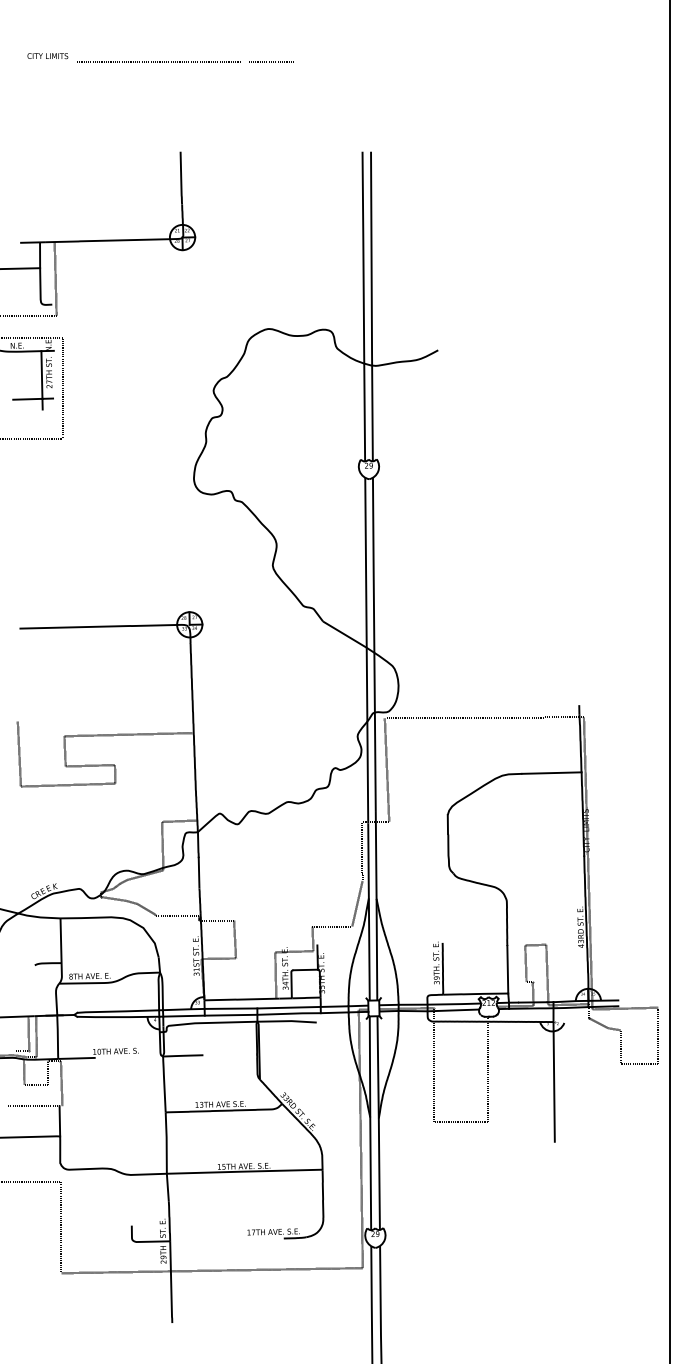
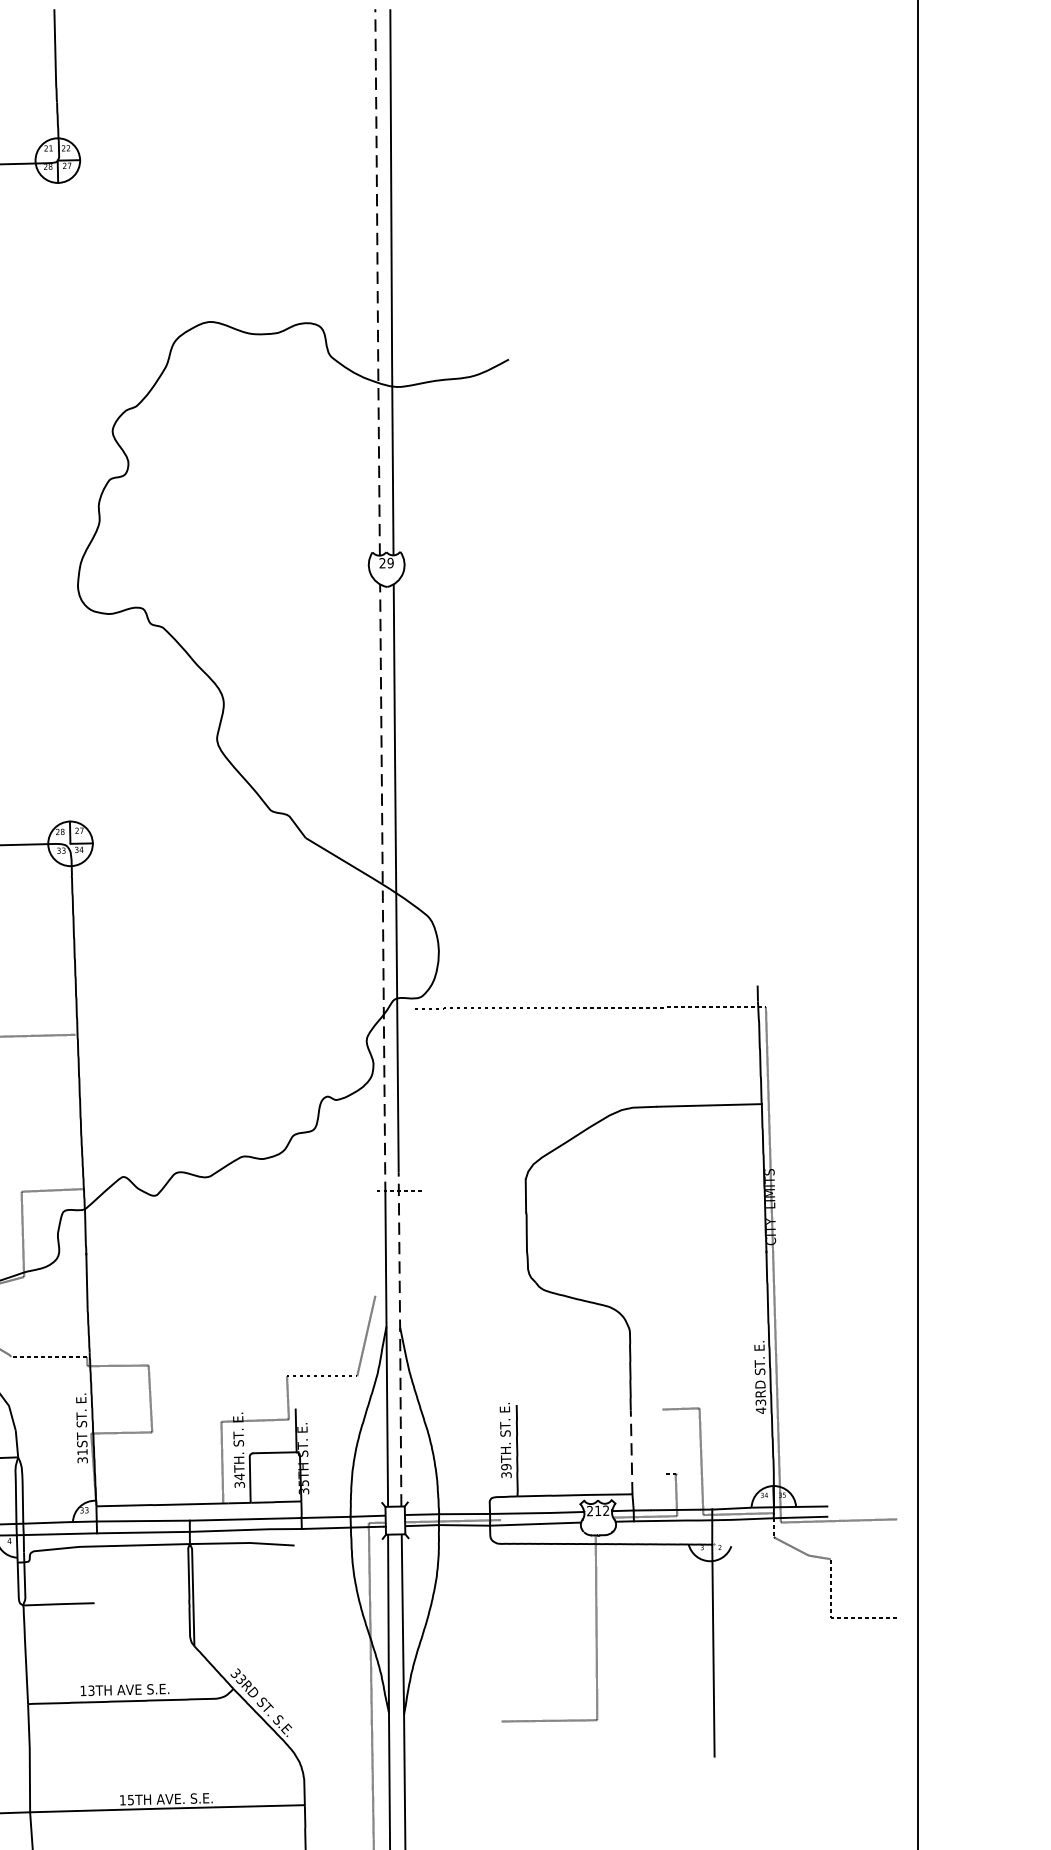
line: (363, 305) -> (377, 280), solid -> dashed
line: (366, 649) -> (382, 887), solid -> dashed
line: (386, 769) -> (417, 1099), removed
line: (361, 851) -> (373, 1243), removed
line: (376, 904) -> (399, 1337), solid -> dashed
line: (525, 963) -> (662, 1441), removed
line: (507, 969) -> (631, 1451), solid -> dashed
line: (658, 1035) -> (897, 1568), removed
line: (433, 1065) -> (500, 1621), removed

